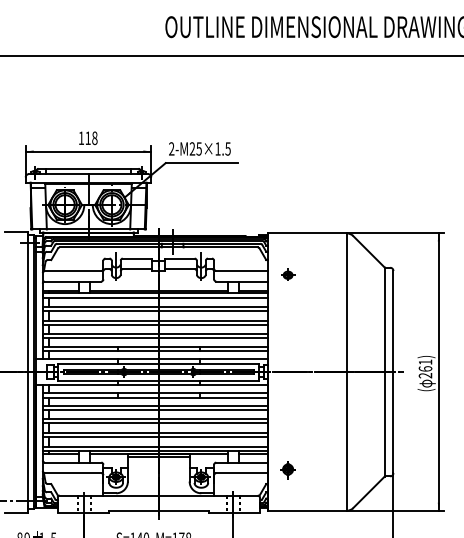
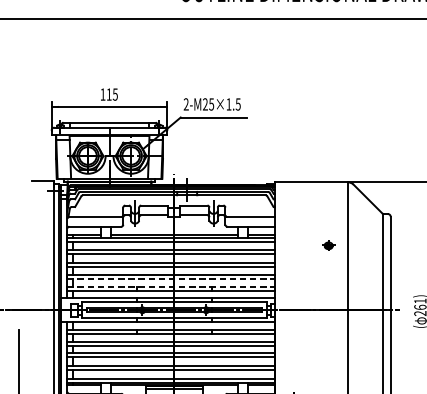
text: (94, 137) -> (115, 93), 118 -> 115
part: (288, 274) -> (329, 245), moved
line: (155, 338) -> (171, 279), solid -> dashed
line: (155, 346) -> (171, 286), solid -> dashed

